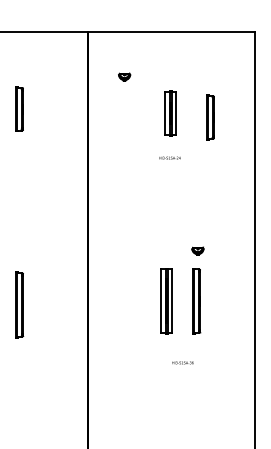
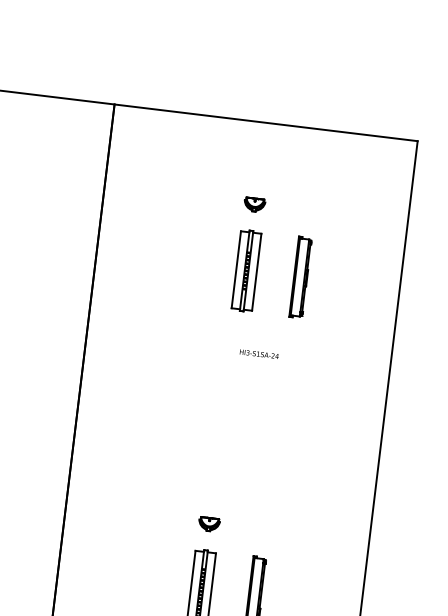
part: (124, 76) -> (254, 203), moved
part: (210, 117) -> (300, 277), moved
text: (169, 157) -> (258, 353), moved
part: (197, 250) -> (208, 523), moved

